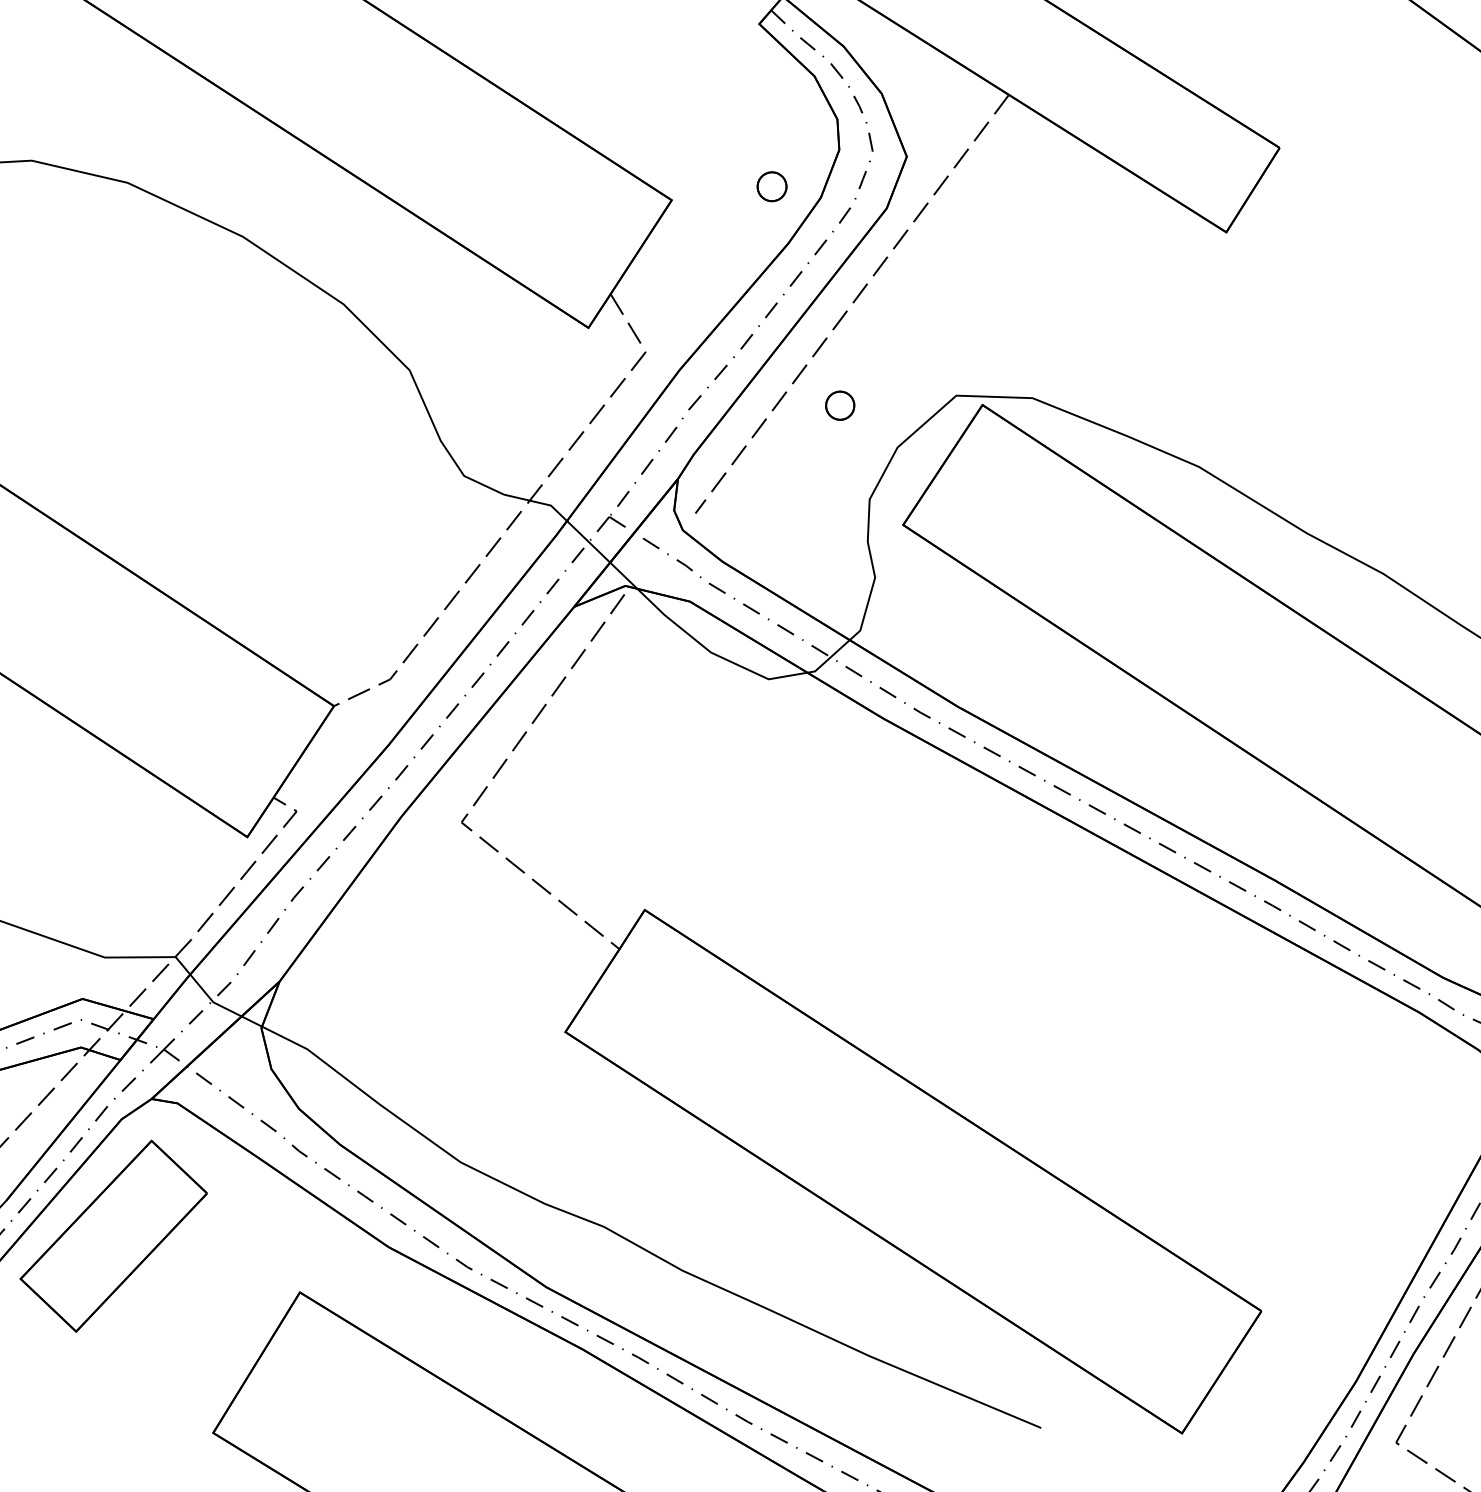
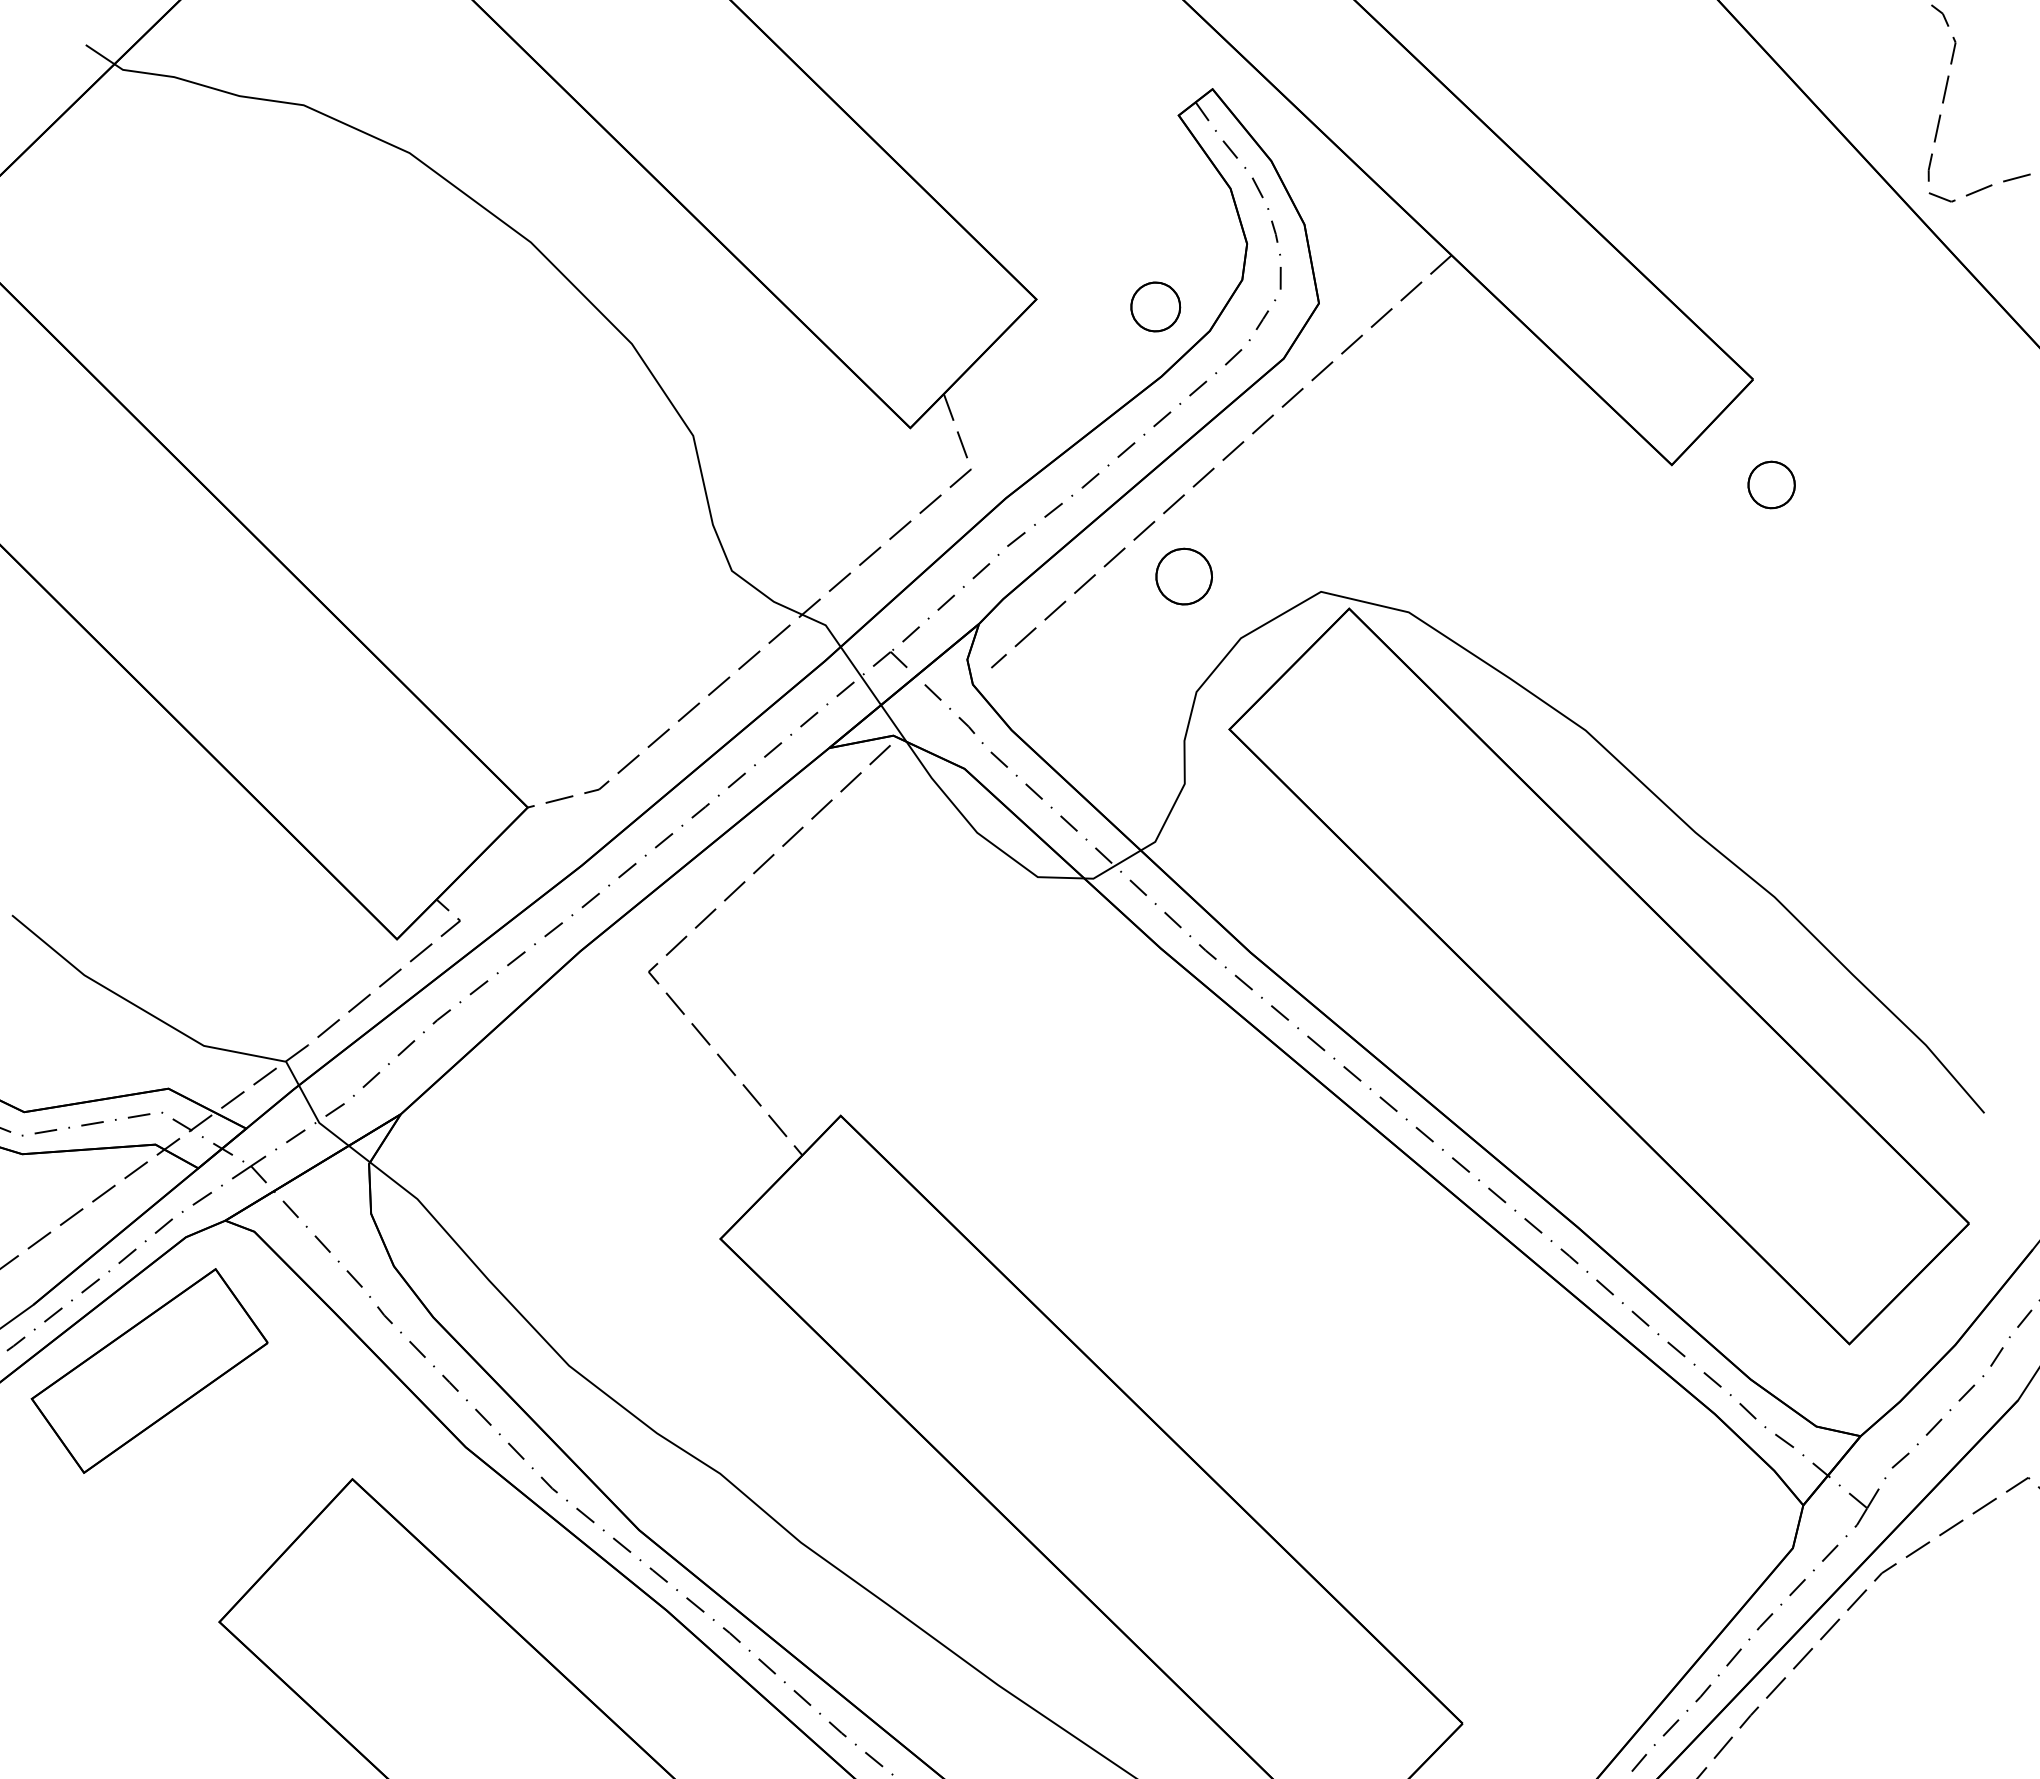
part: (771, 186) -> (1155, 306), size x1.43
part: (1312, 231) -> (1771, 484), added
part: (839, 405) -> (1183, 576), size x1.67

